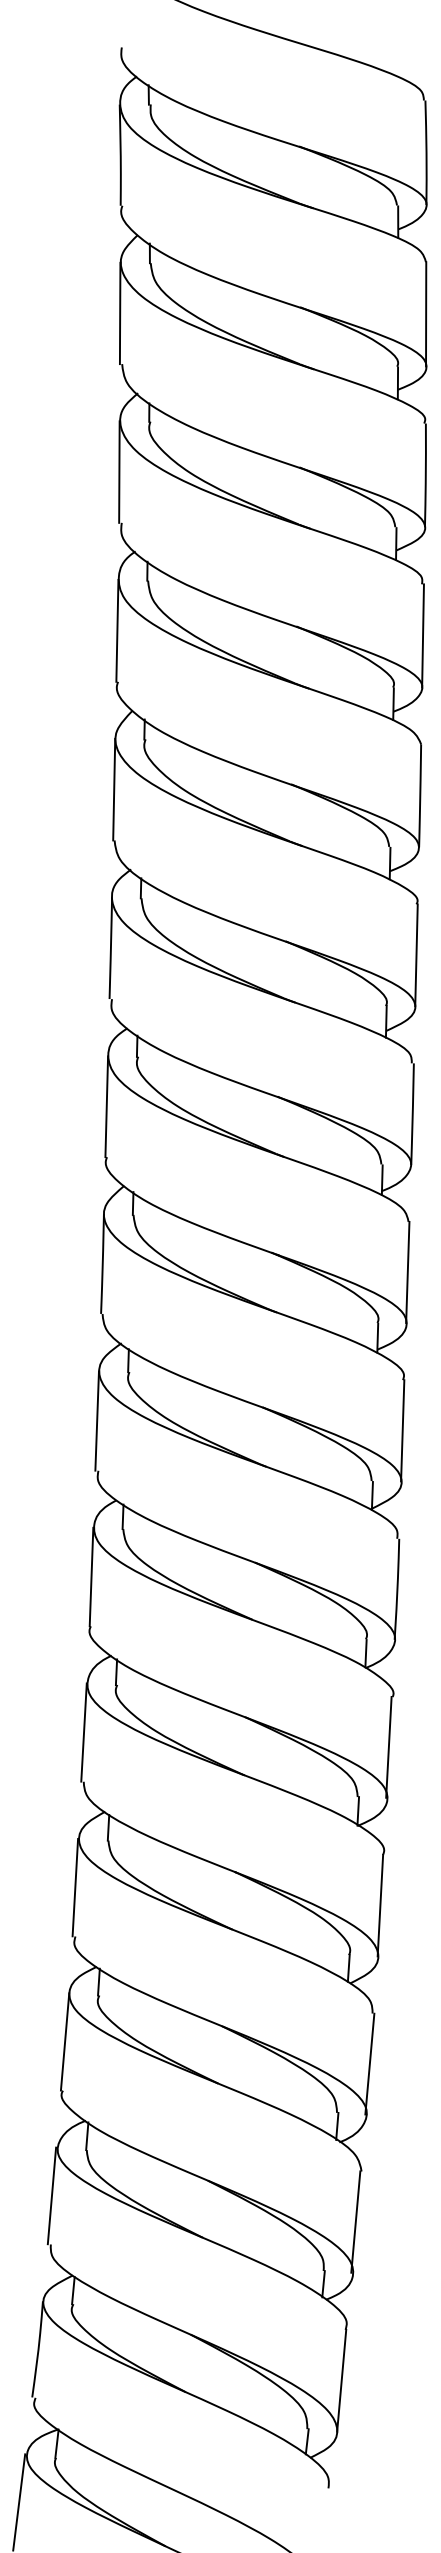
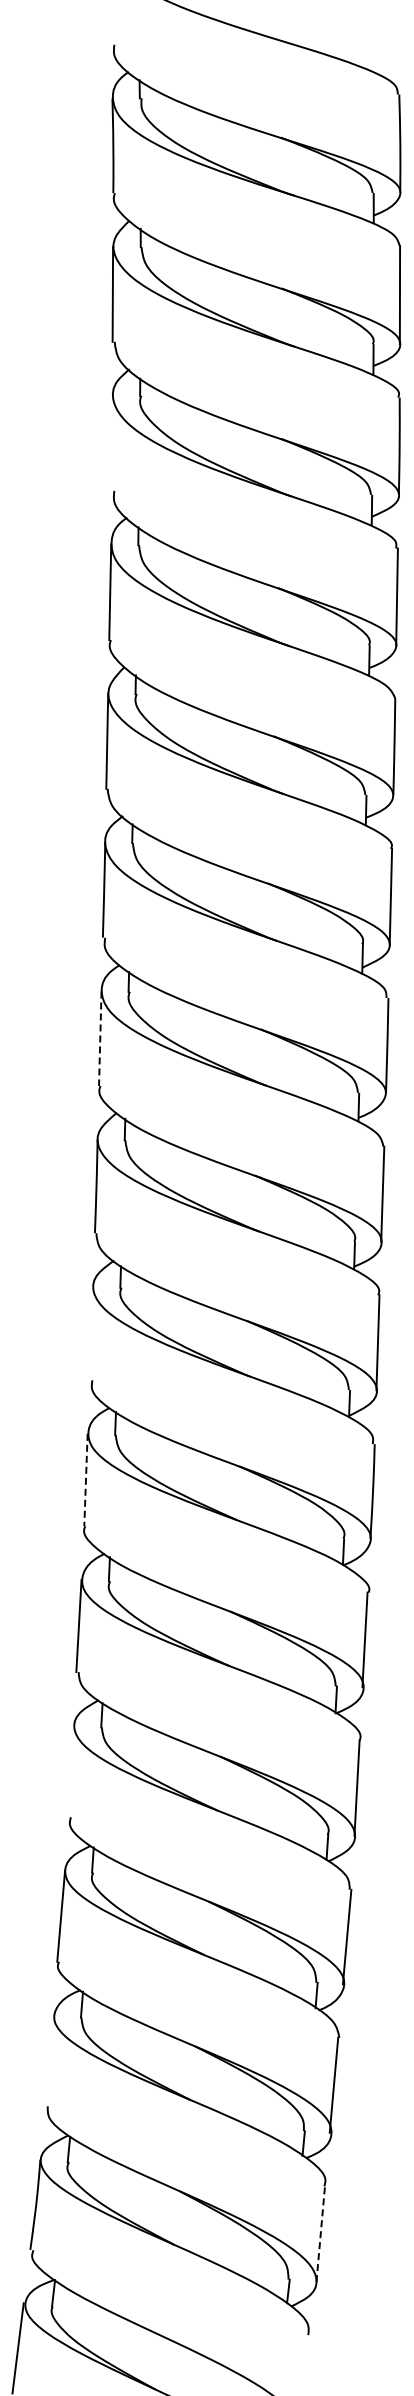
line: (118, 471) -> (111, 442), removed
line: (107, 1107) -> (100, 1039), solid -> dashed
line: (96, 1420) -> (90, 1333), removed
line: (91, 1577) -> (85, 1480), solid -> dashed
line: (75, 1887) -> (70, 1771), removed
line: (51, 2195) -> (48, 2060), removed
line: (341, 2381) -> (320, 2234), solid -> dashed

